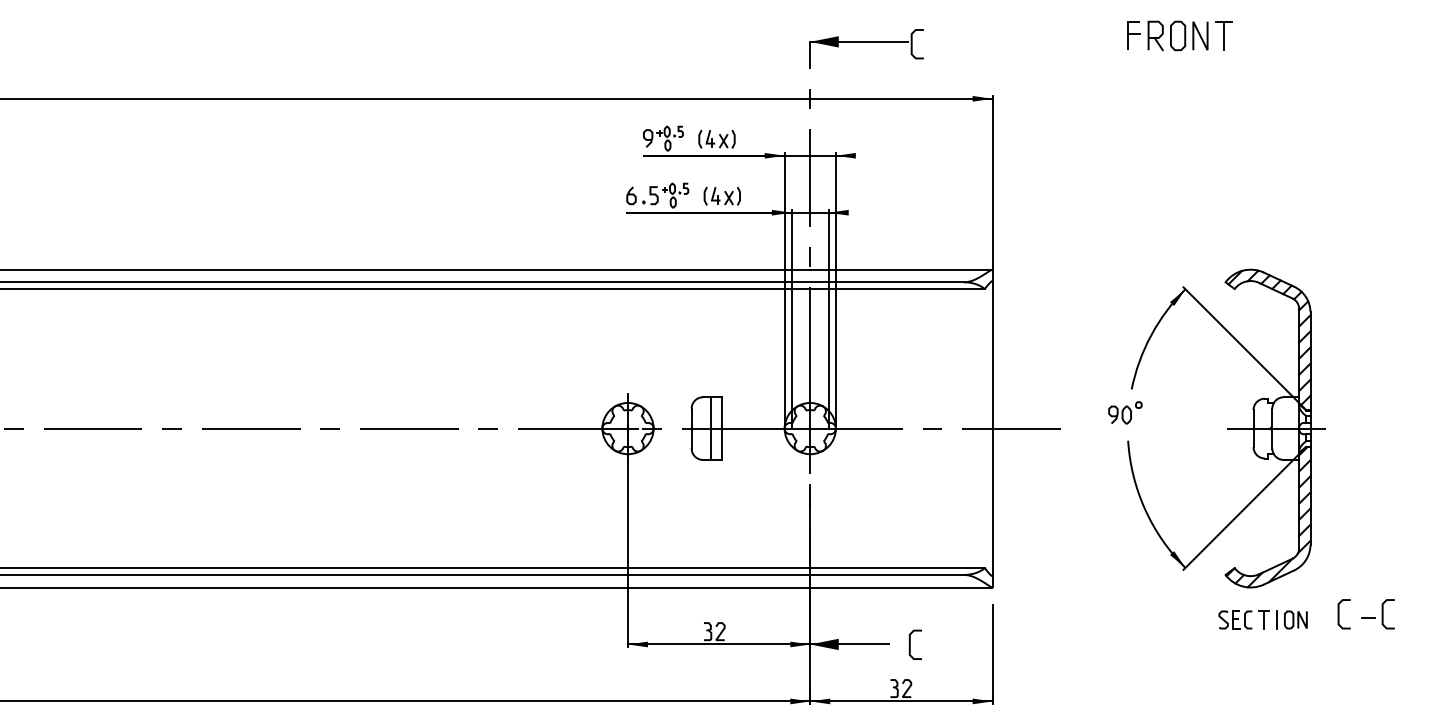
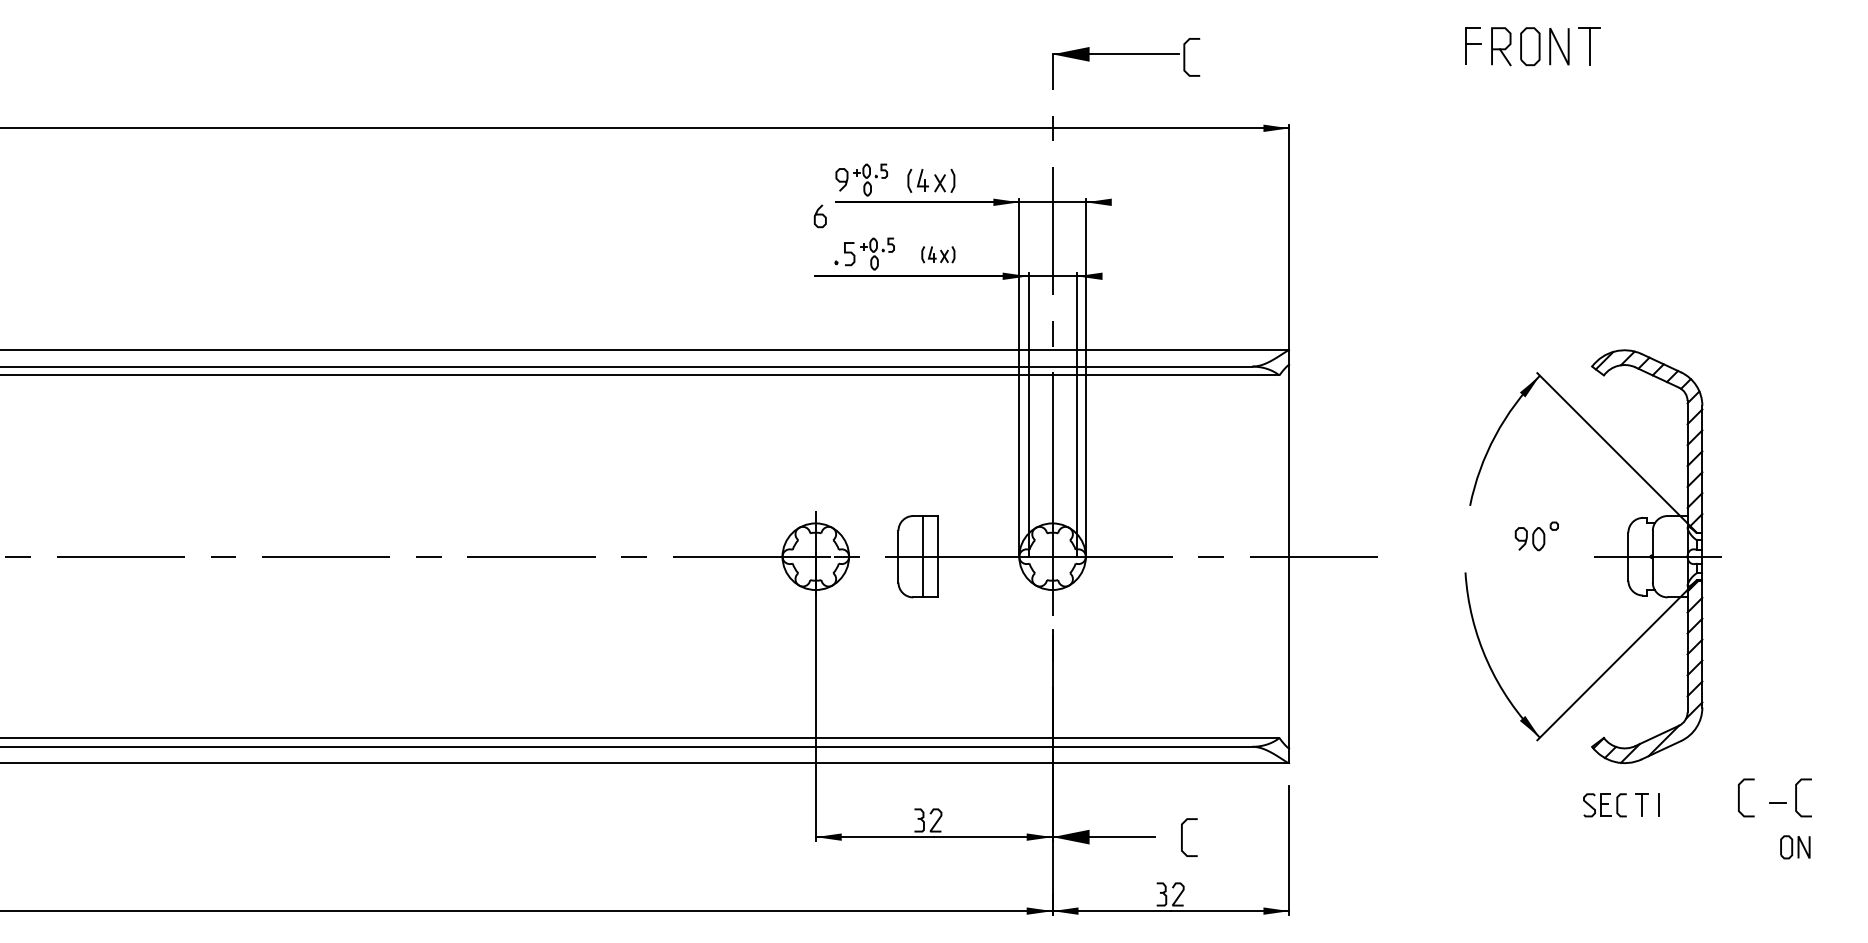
curve: (630, 195) -> (819, 215), moved
part: (722, 195) -> (938, 254), size x0.7
part: (1125, 413) -> (1536, 536), moved
part: (1295, 620) -> (1795, 847), moved

